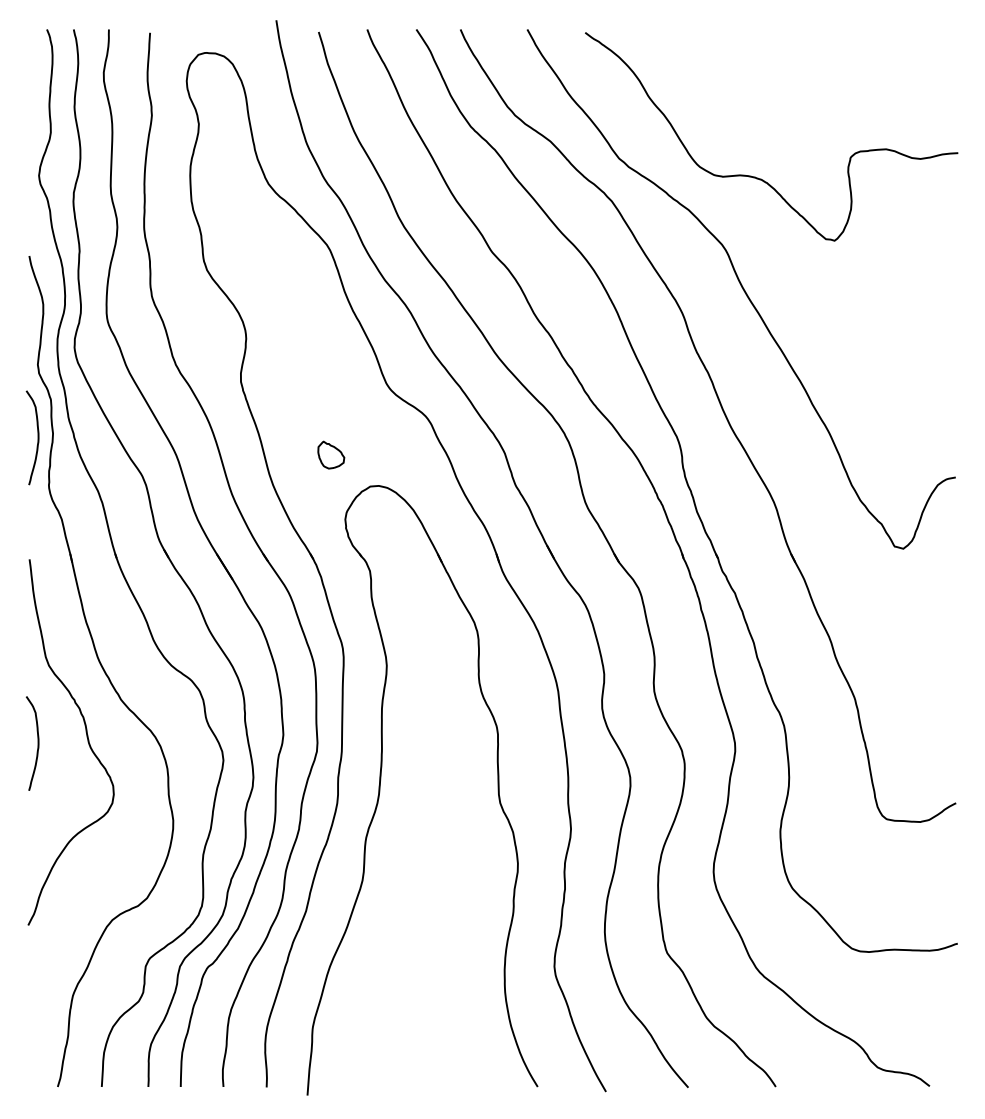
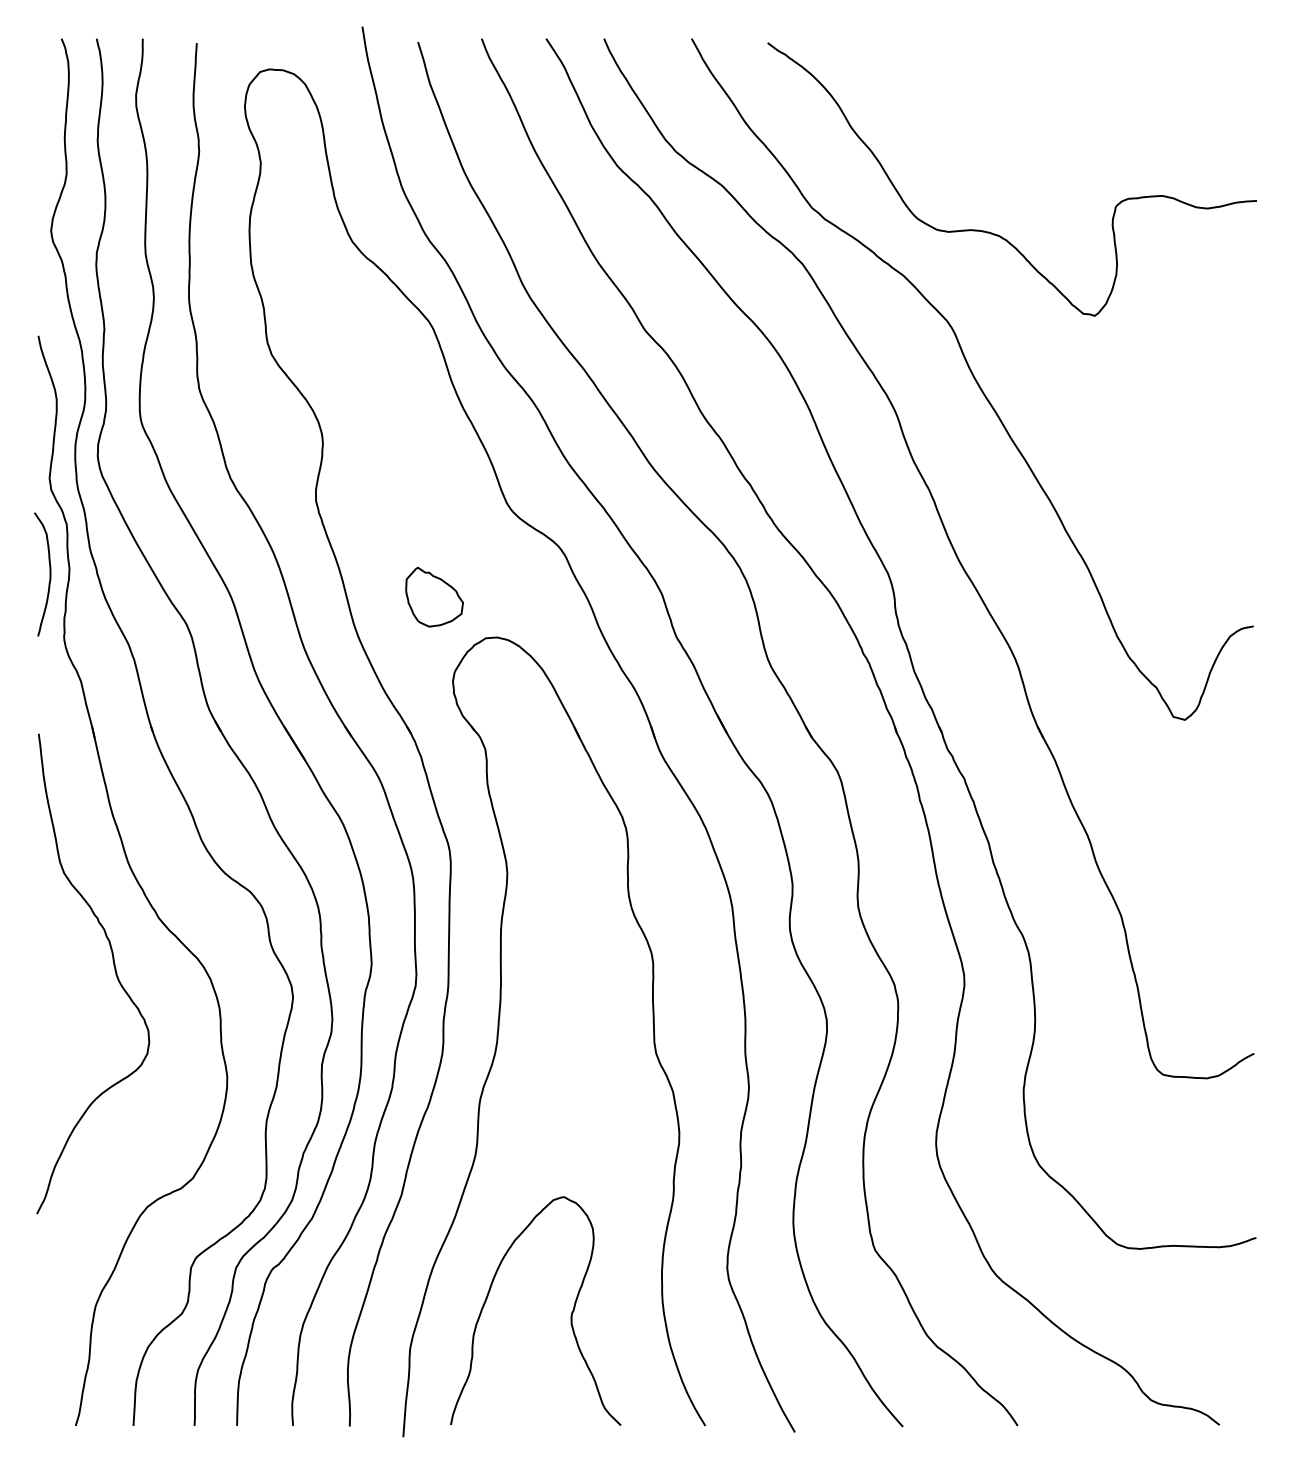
part: (331, 454) -> (434, 596), size x1.67
curve: (37, 743) -> (49, 975), removed
curve: (434, 1002) -> (570, 1315), added

